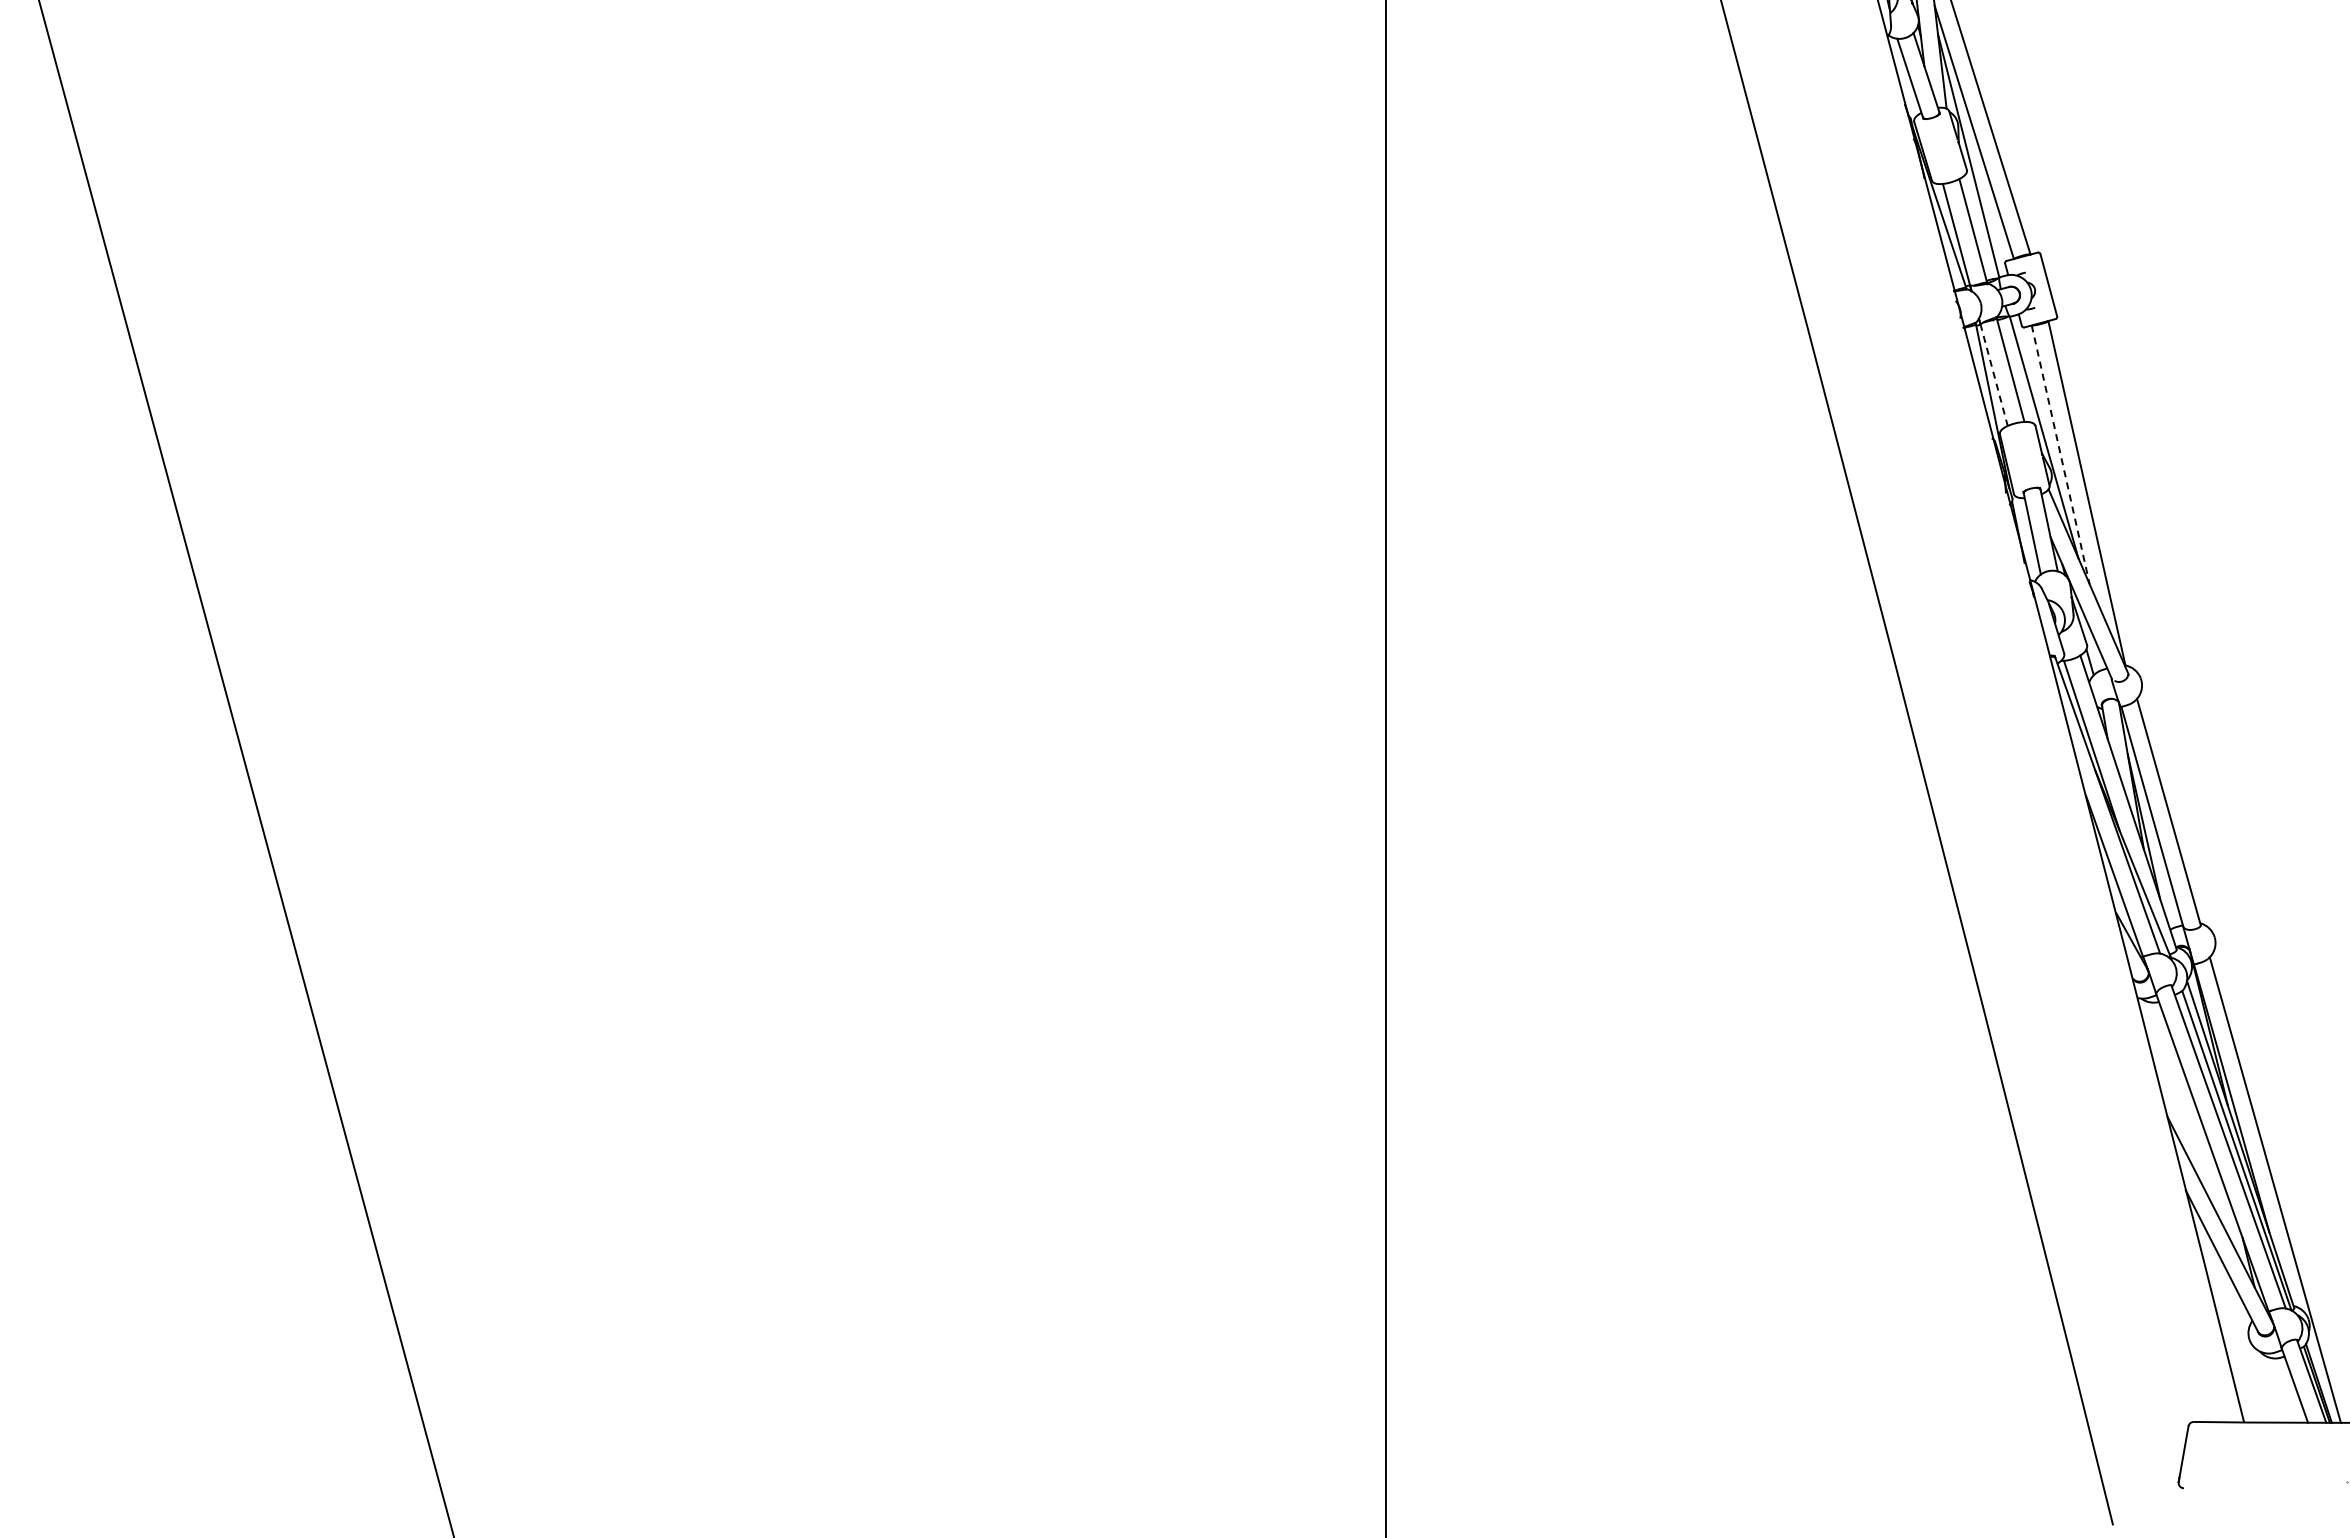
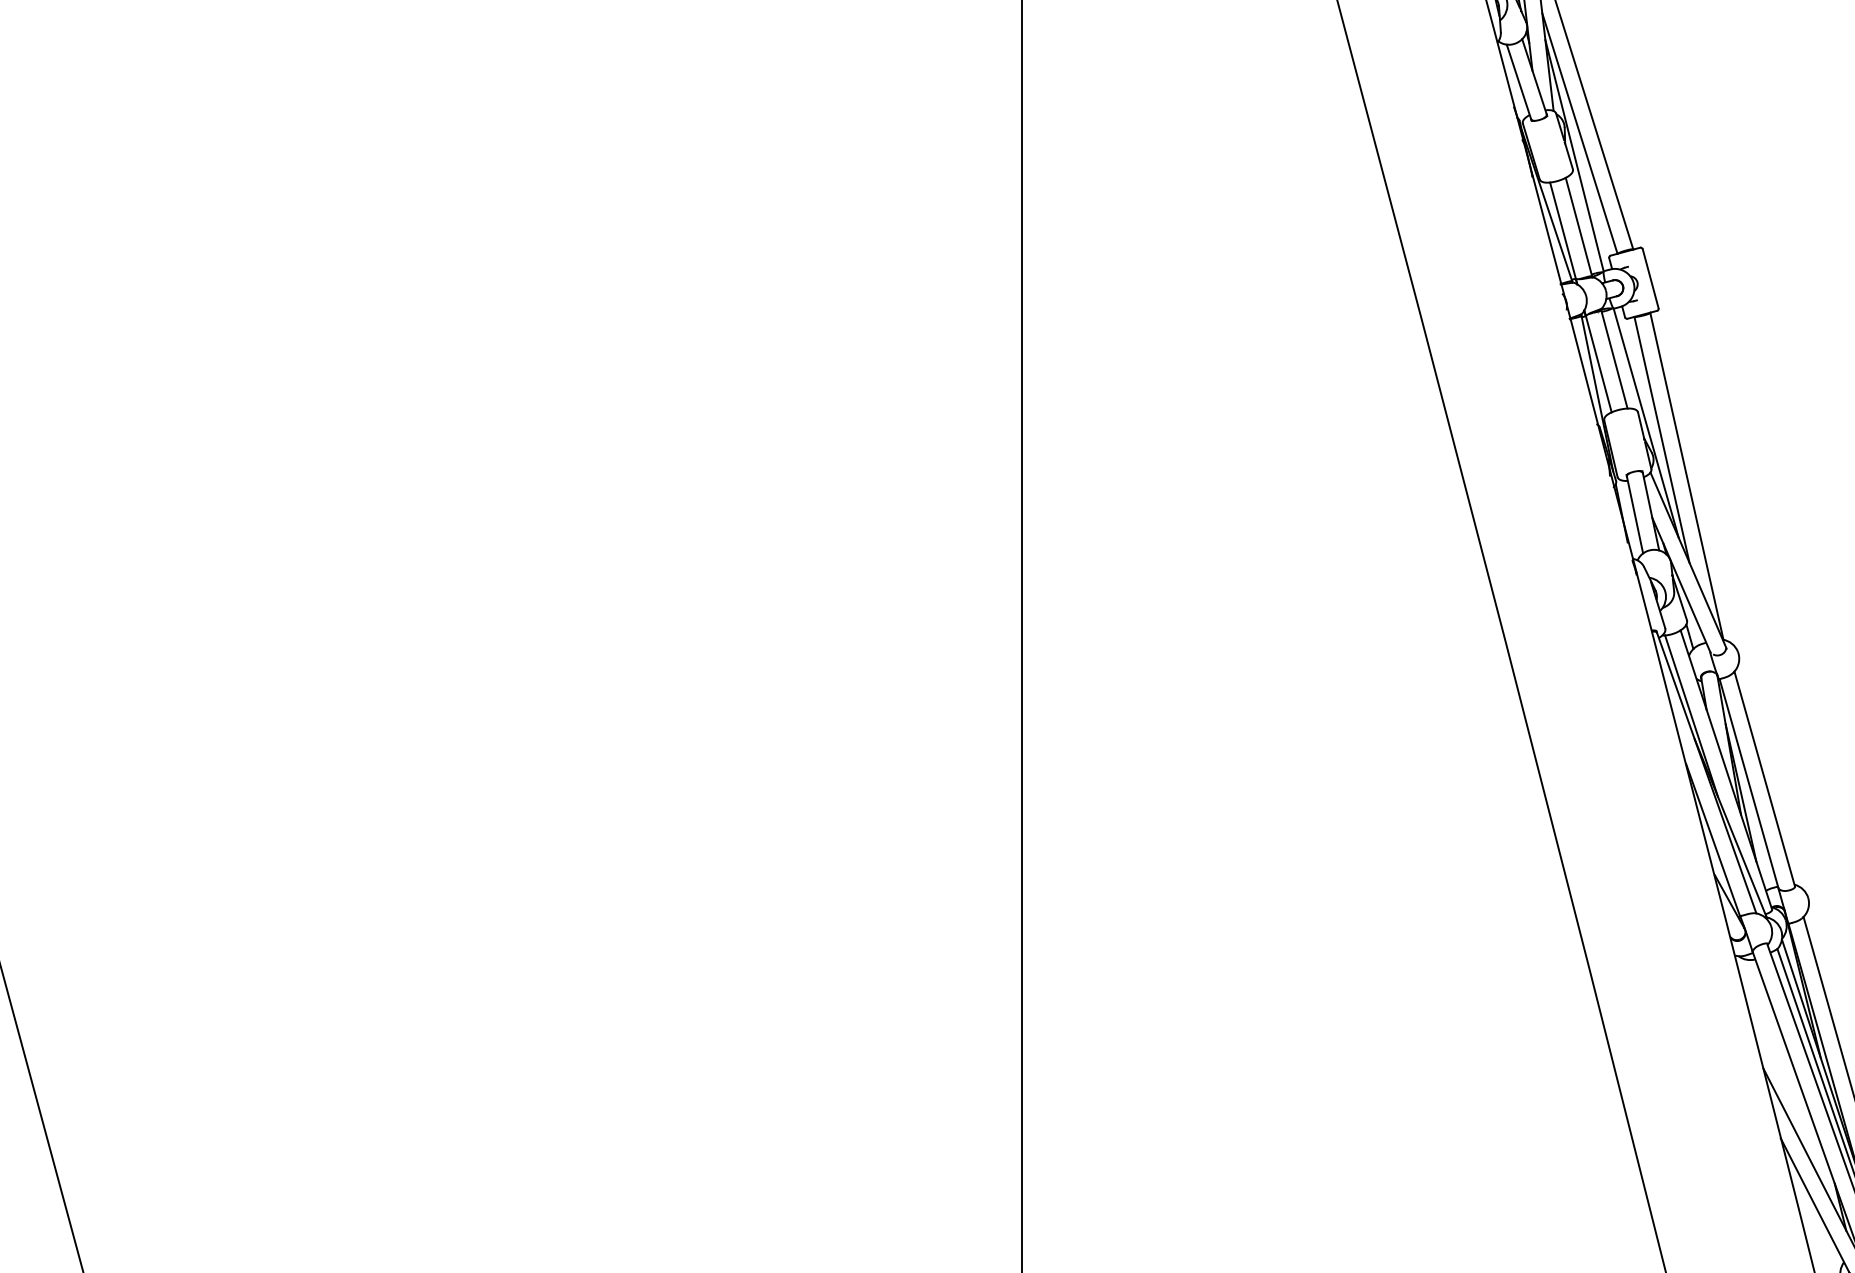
line: (1994, 374) -> (1599, 363), dashed -> solid
line: (2060, 454) -> (1661, 439), dashed -> solid

